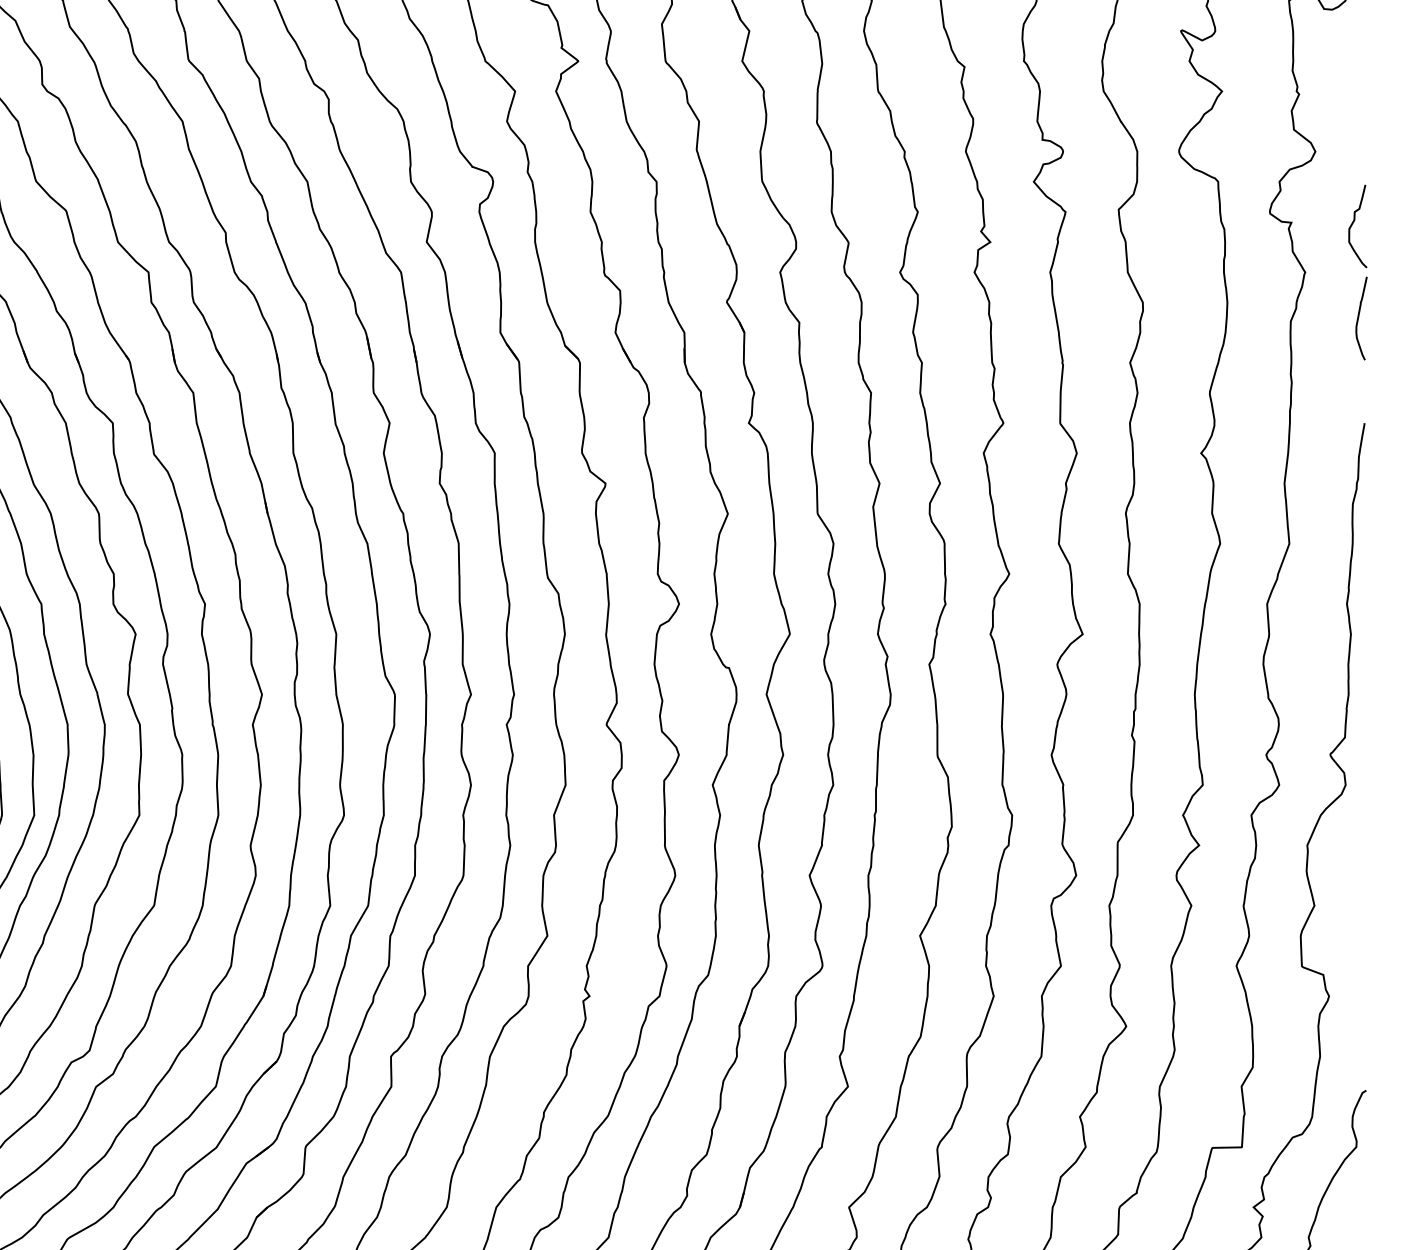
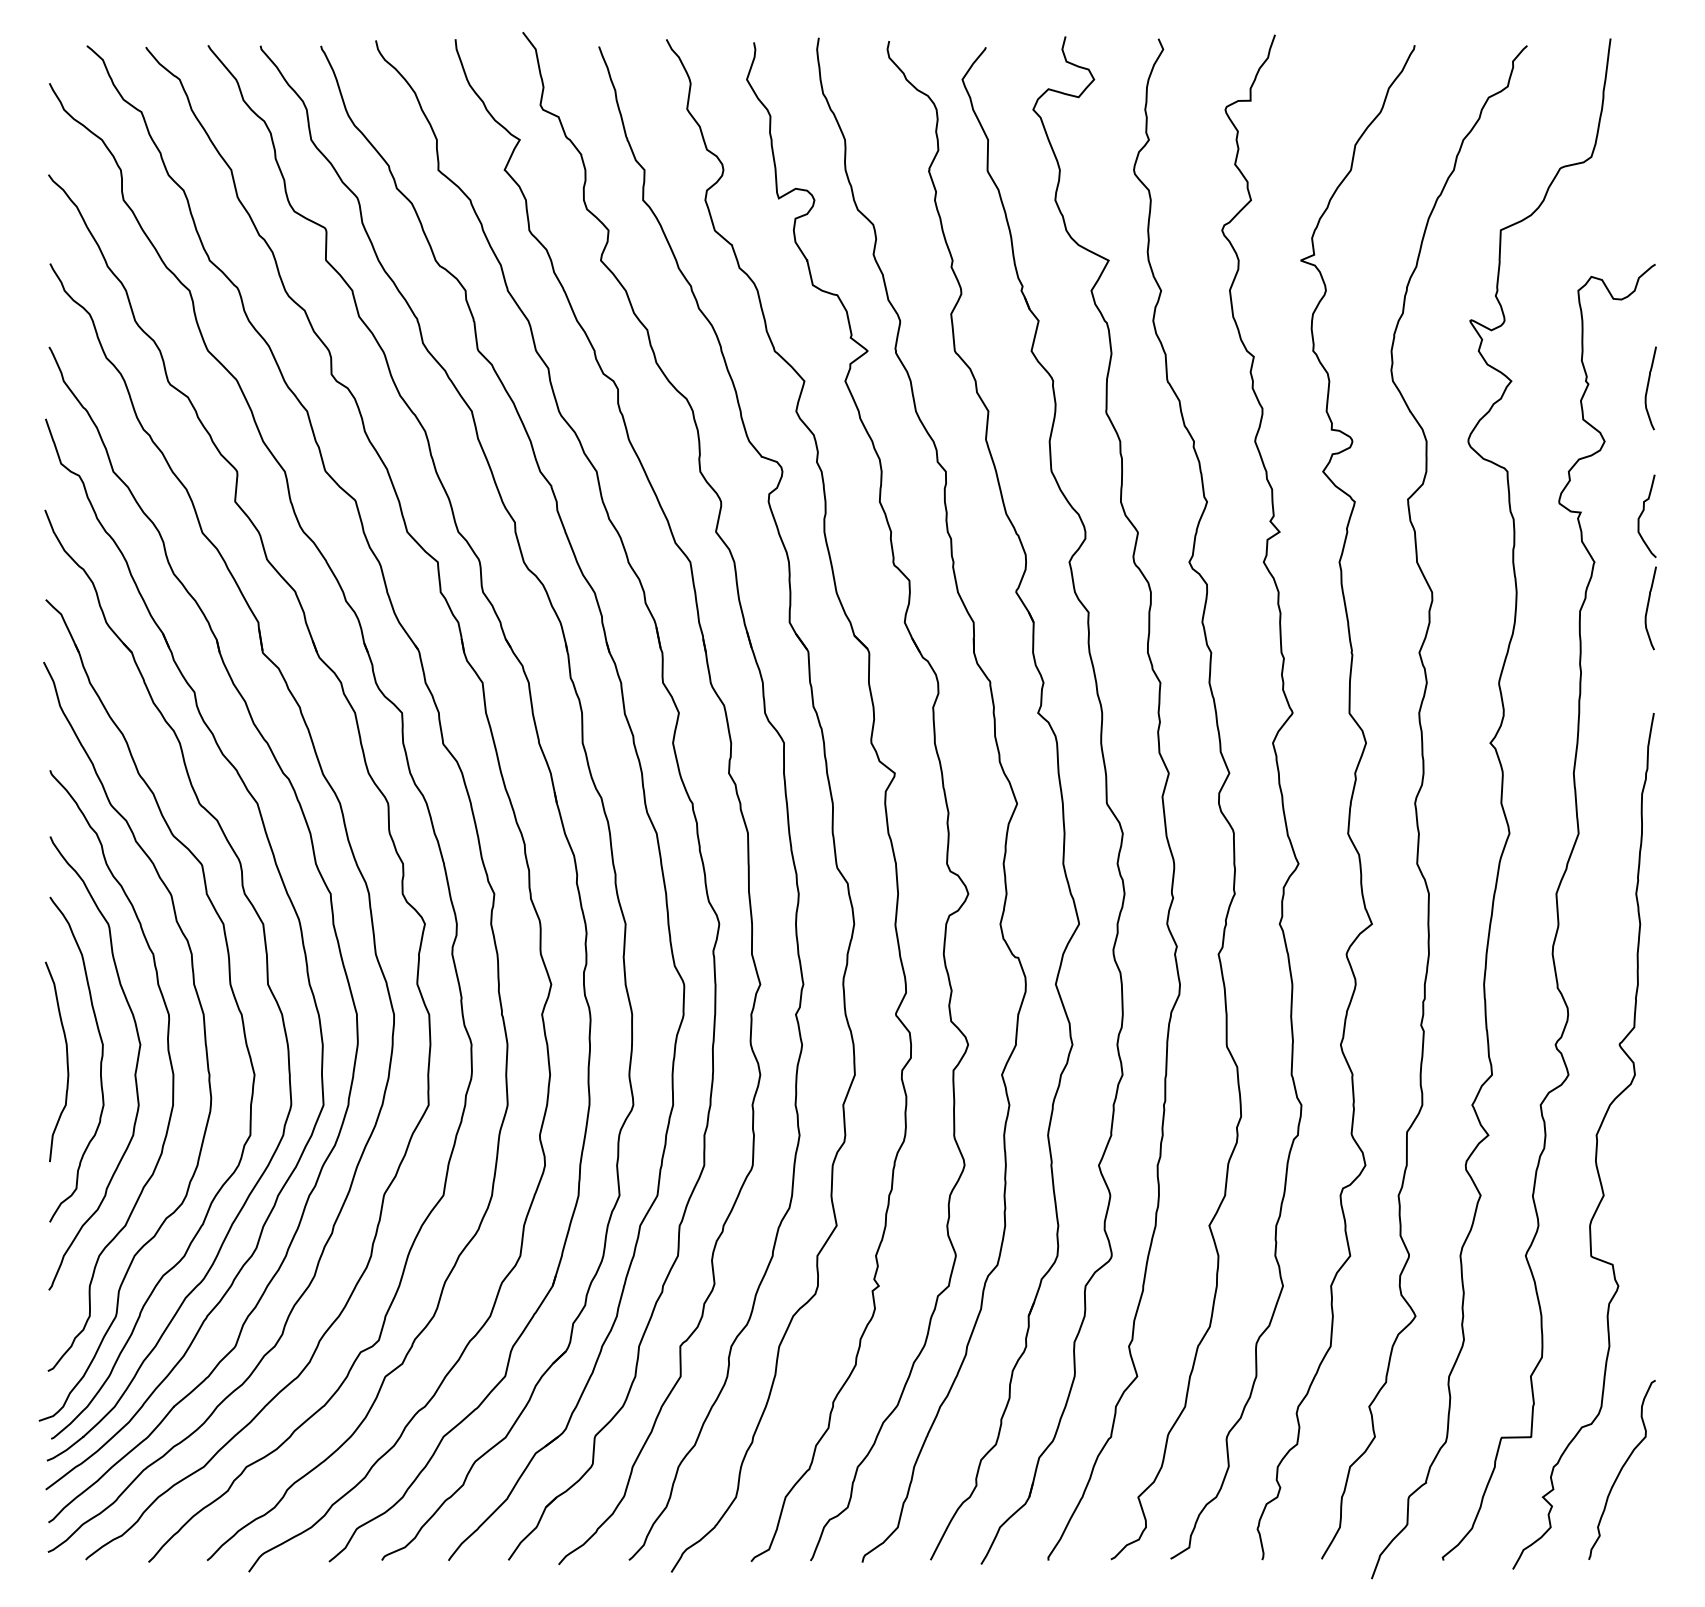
curve: (1359, 98) -> (1648, 388), added

